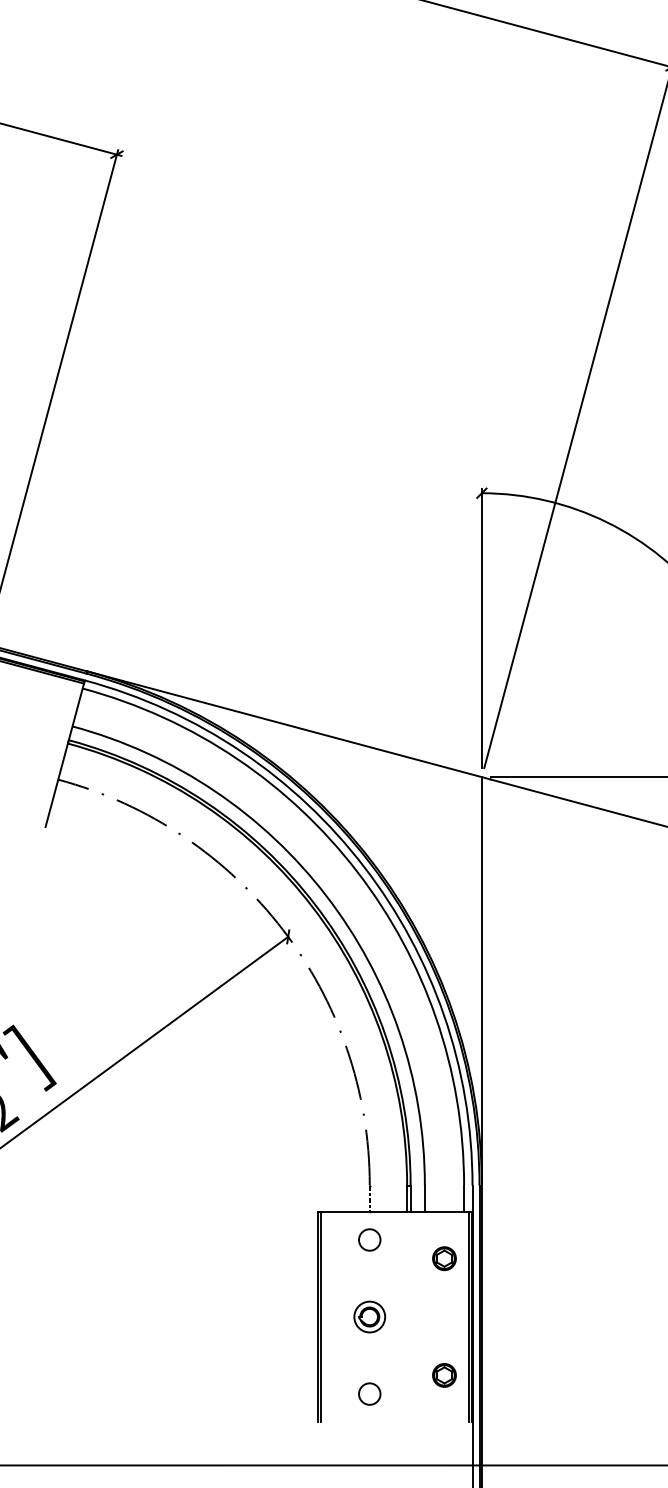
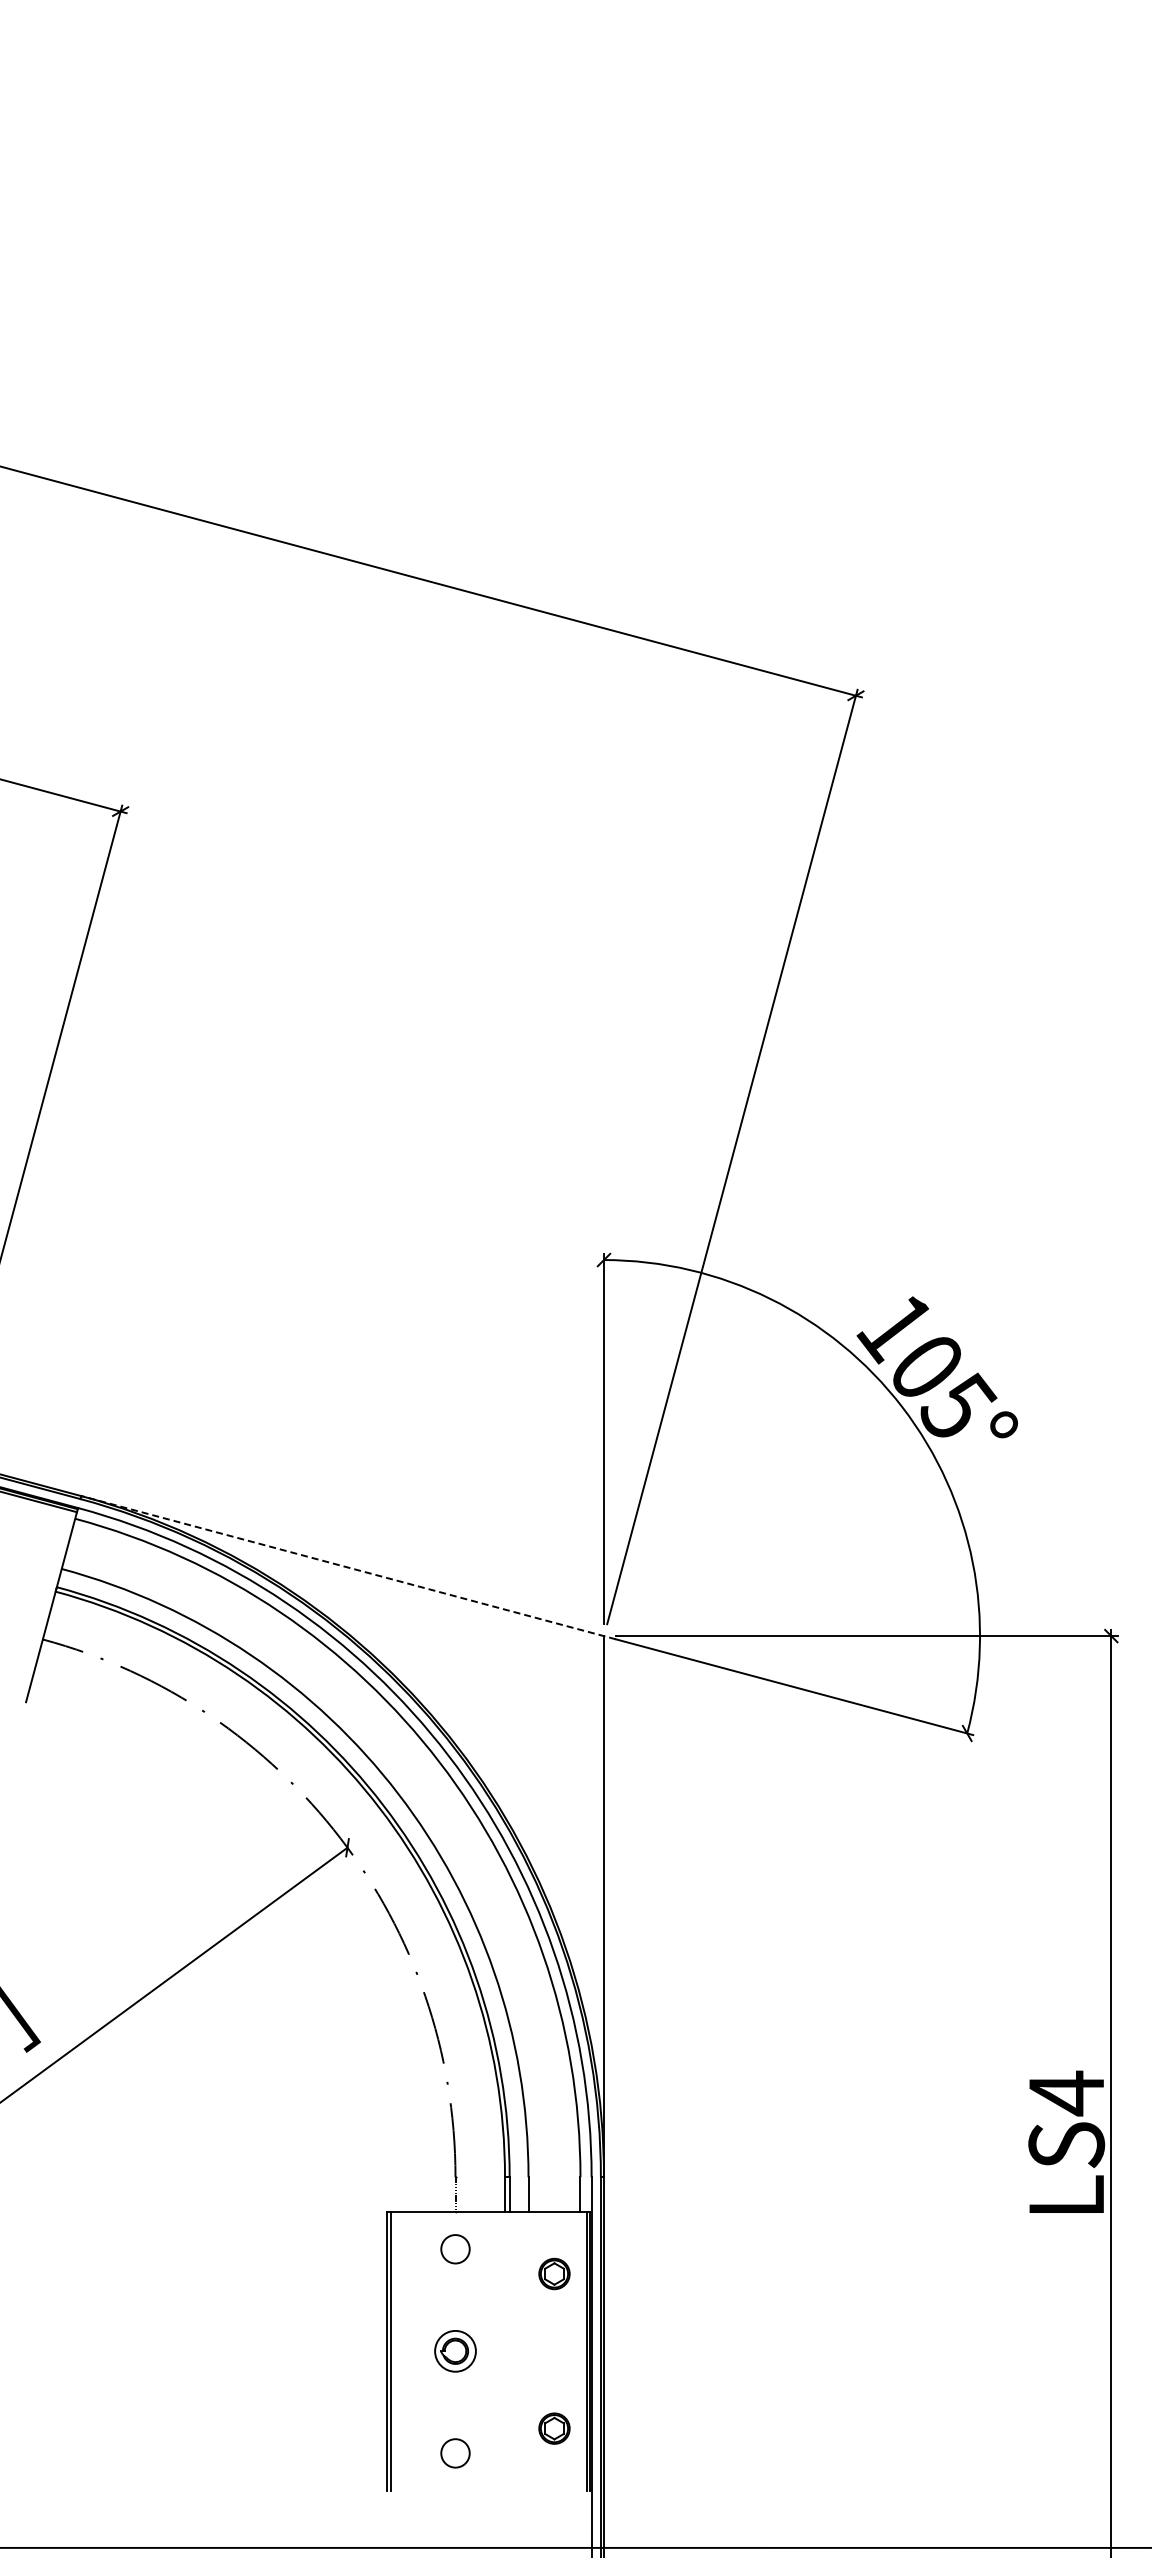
line: (288, 725) -> (348, 1567), solid -> dashed

